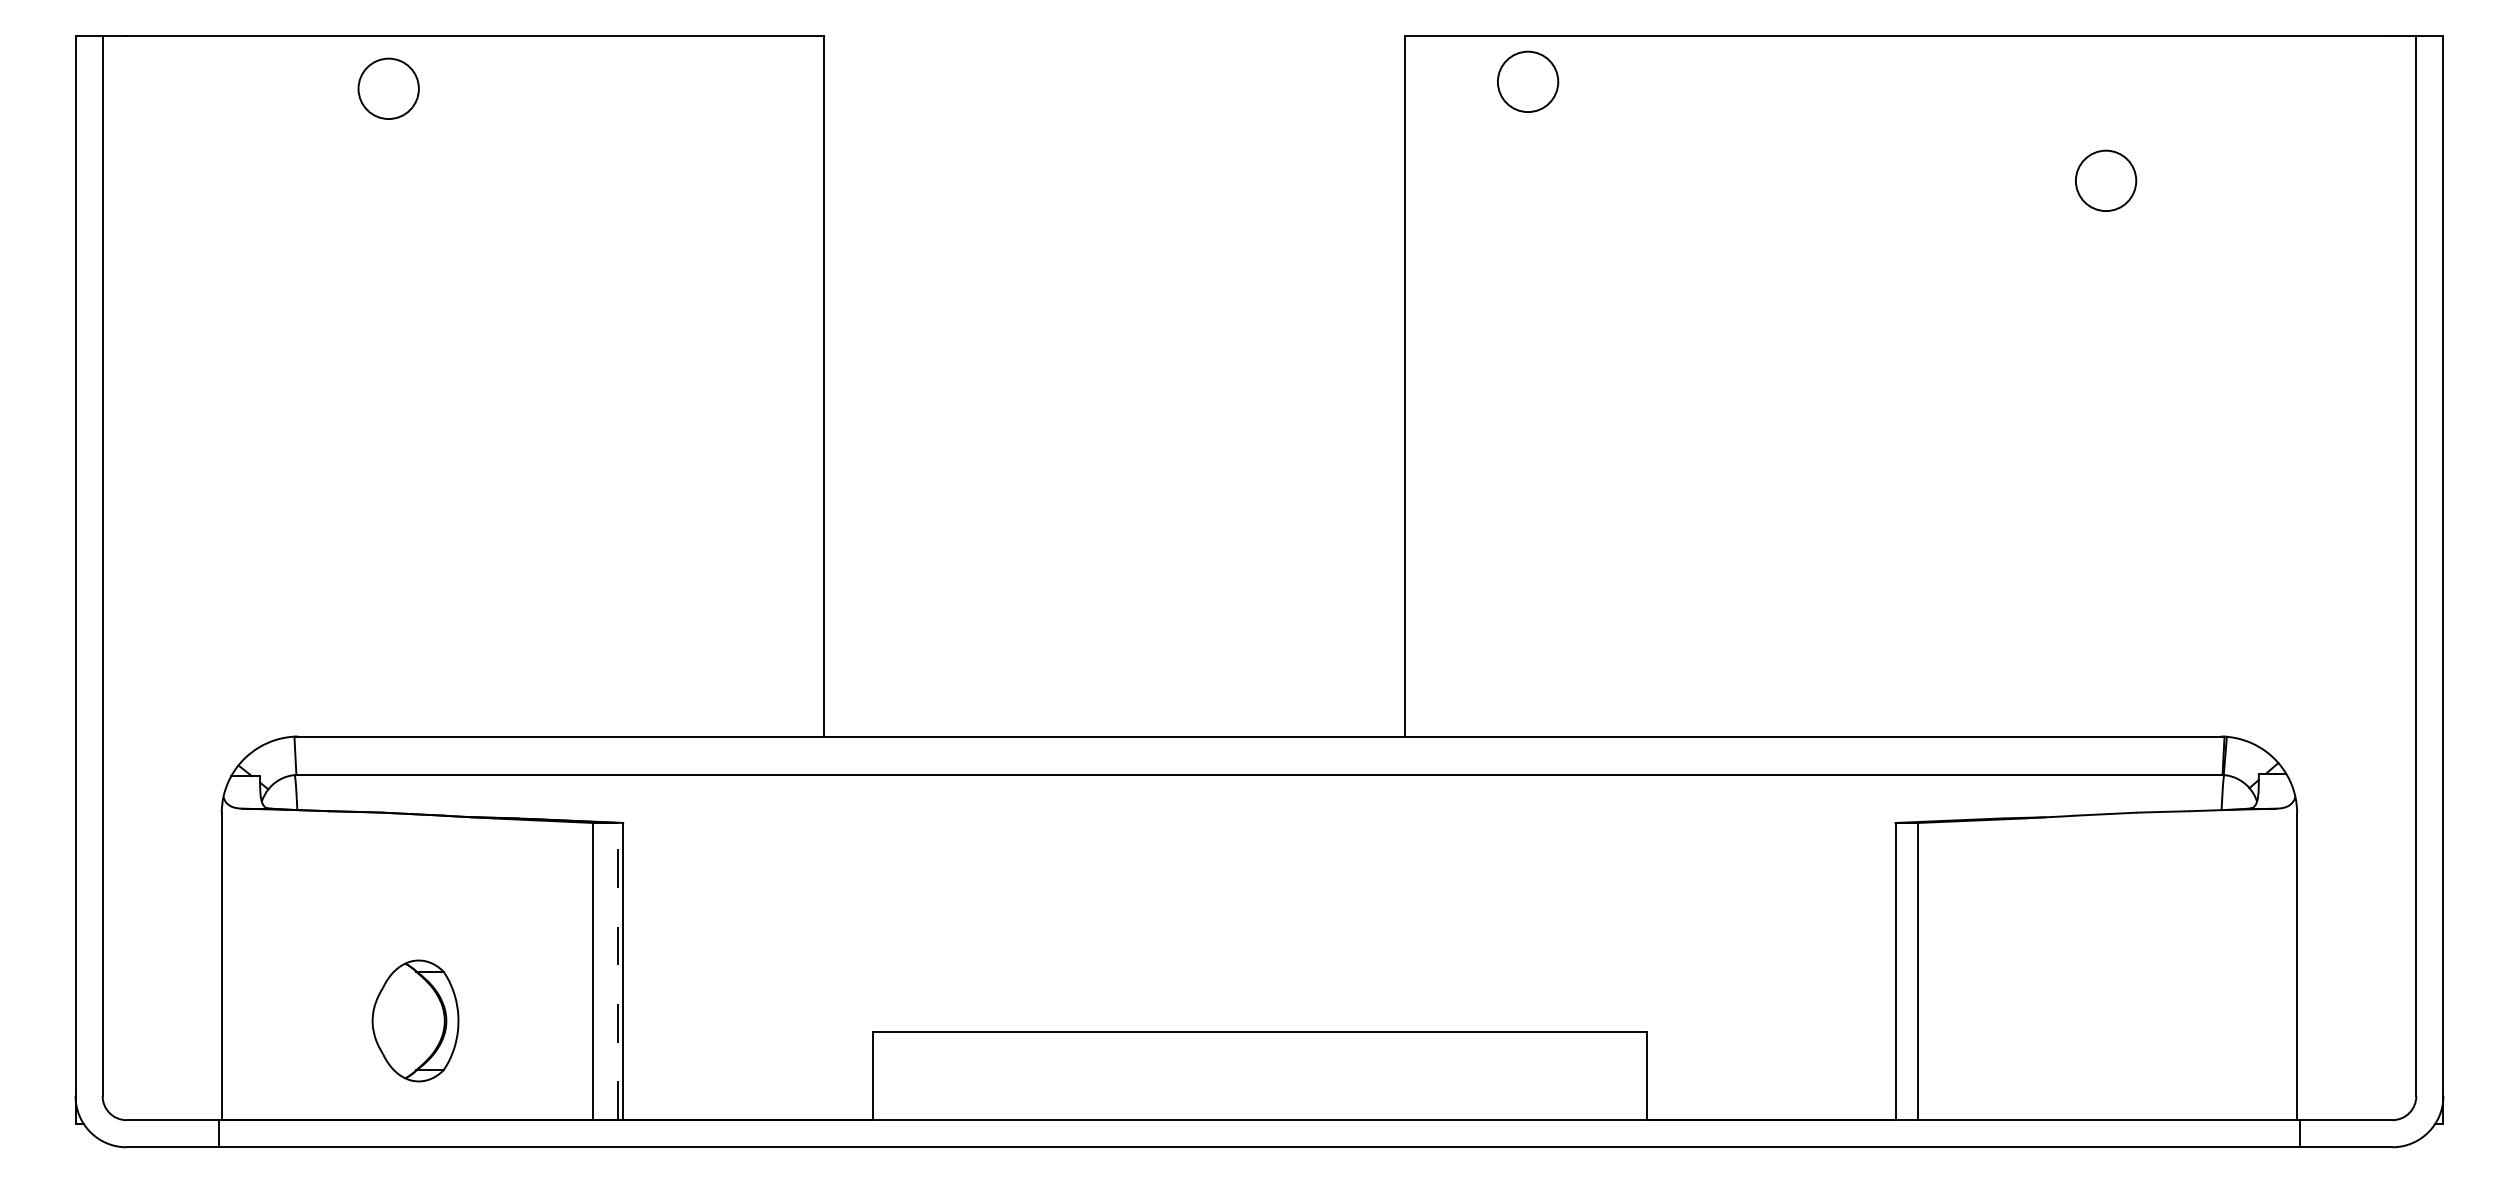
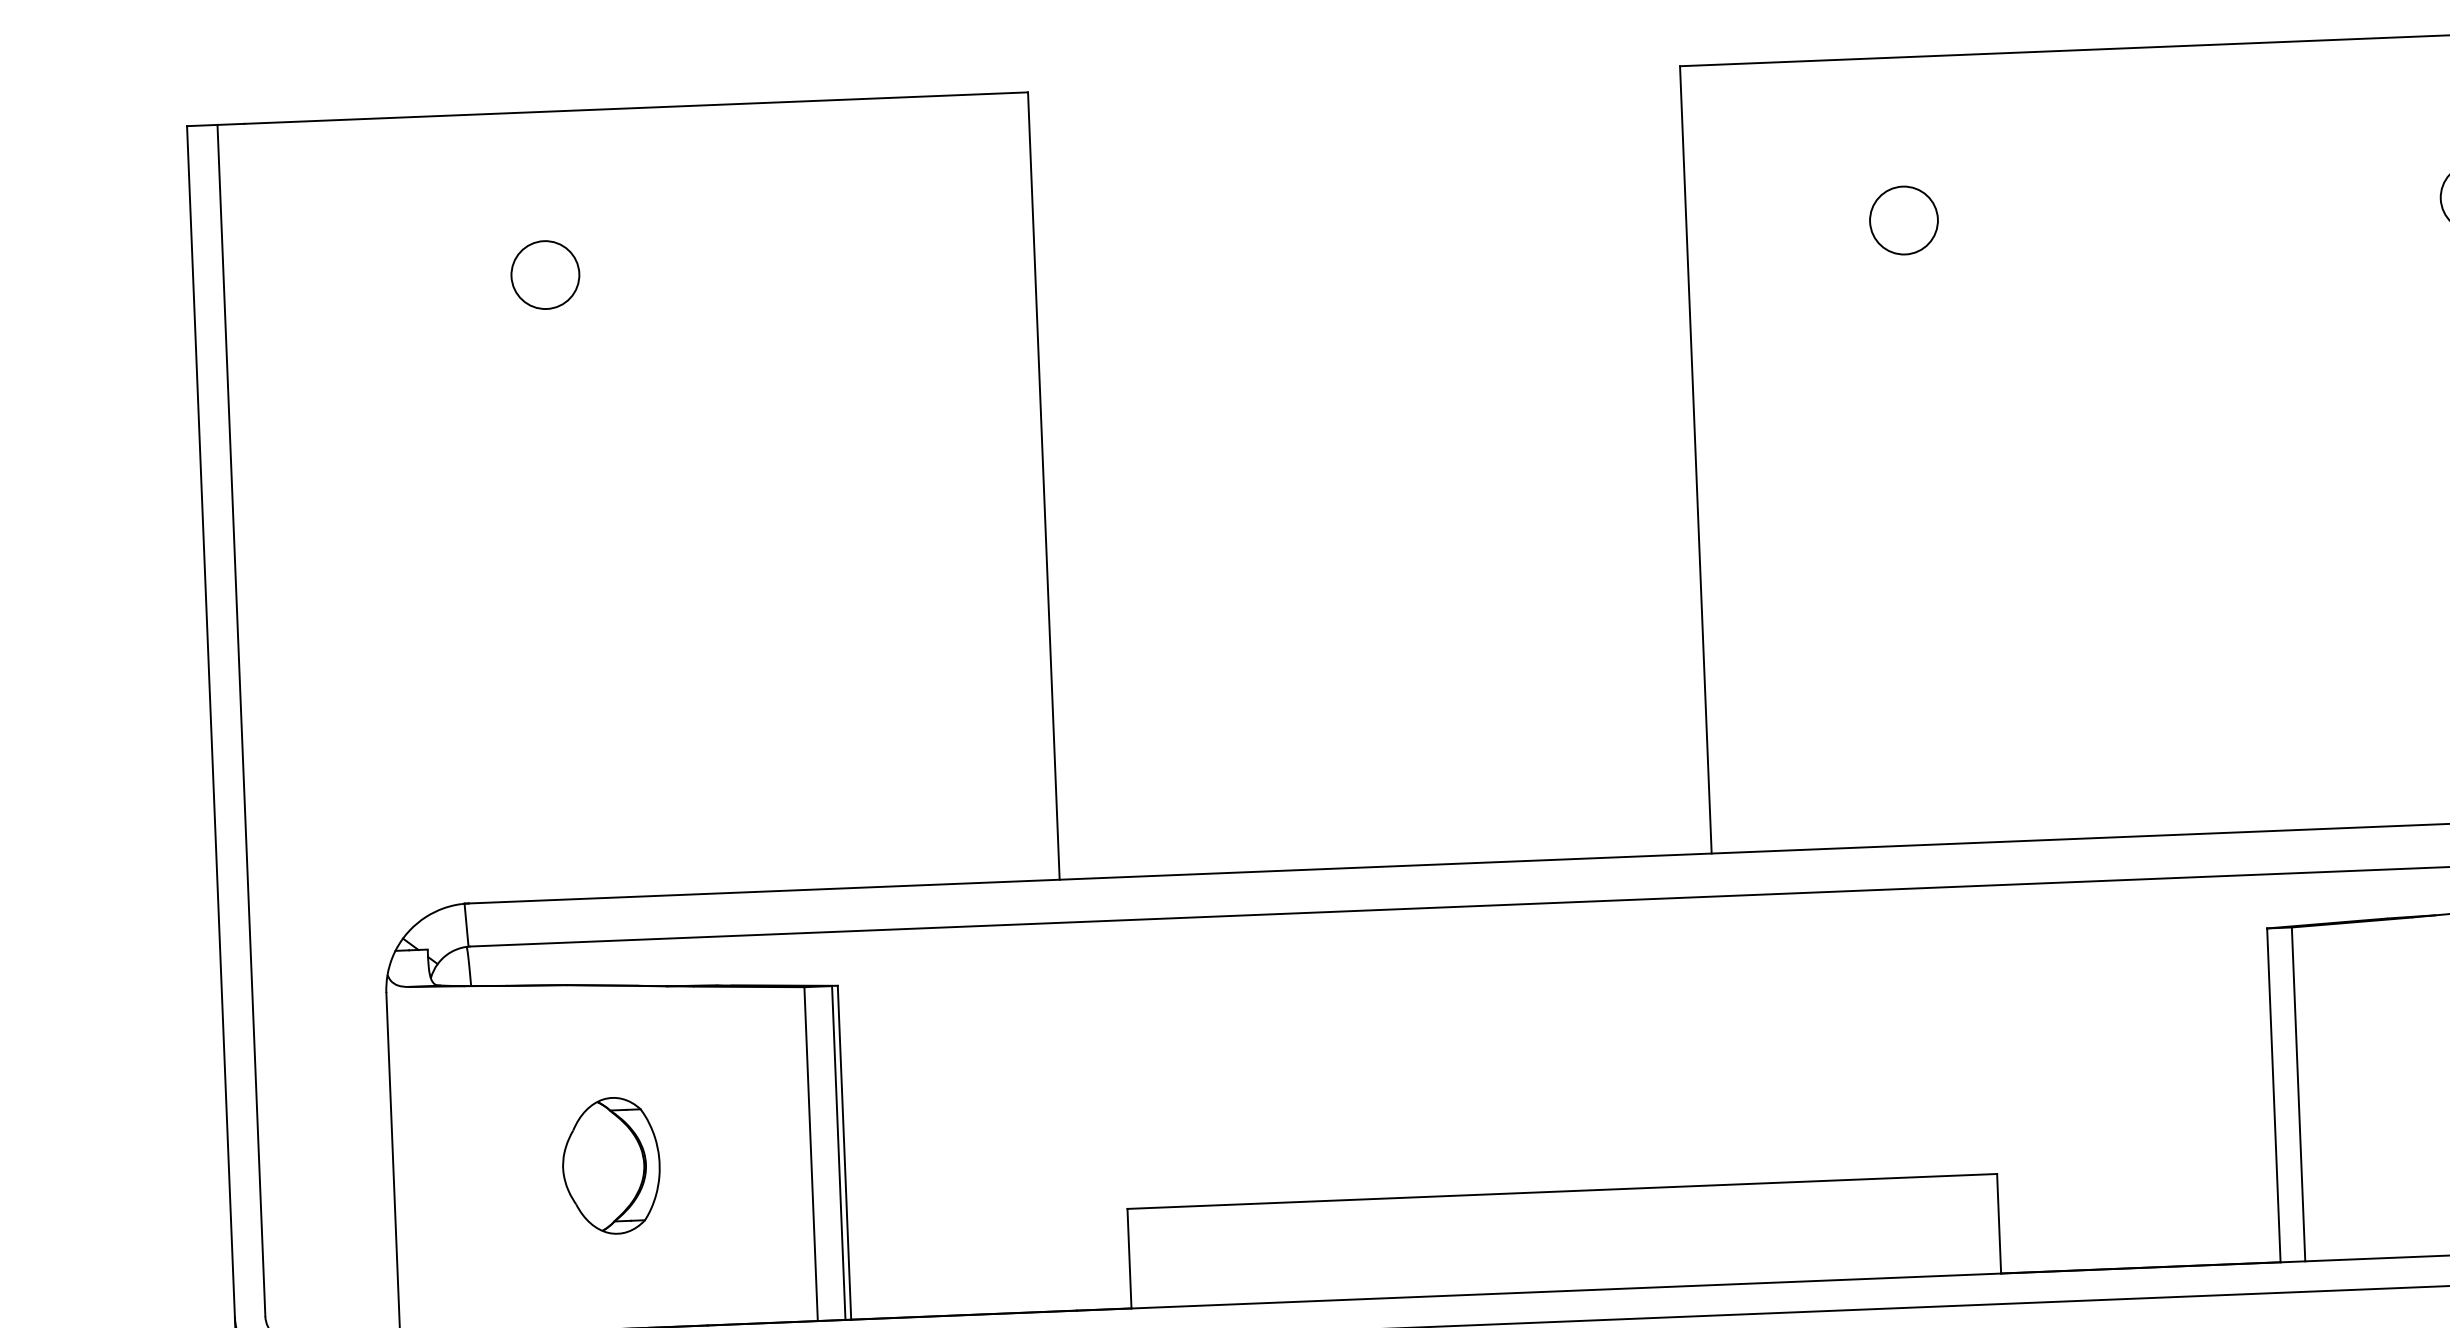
circle: (1528, 81) -> (1904, 220), moved
circle: (388, 88) -> (545, 274), moved
line: (618, 971) -> (839, 1152), dashed -> solid
part: (415, 1020) -> (611, 1165), moved

